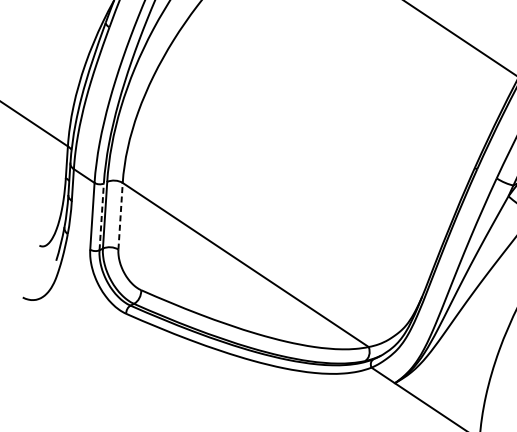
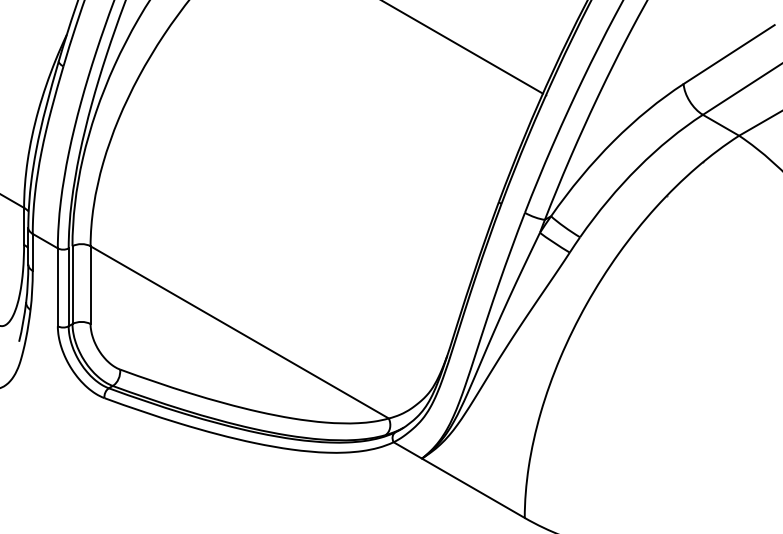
line: (120, 216) -> (90, 285), dashed -> solid
line: (101, 217) -> (68, 287), dashed -> solid

